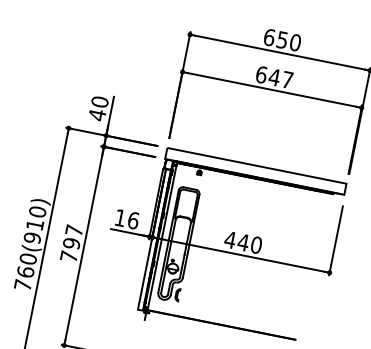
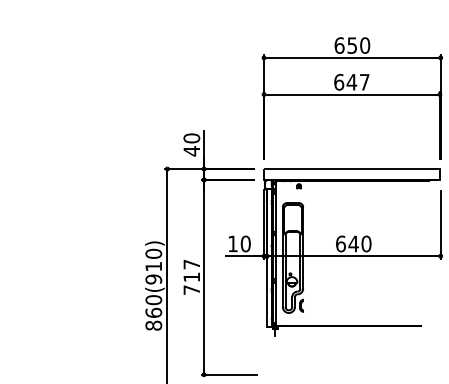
text: (133, 220) -> (245, 243), 16 -> 10
text: (230, 239) -> (340, 243), 440 -> 640
text: (71, 243) -> (191, 277), 797 -> 717
text: (22, 284) -> (153, 325), 760(910) -> 860(910)

